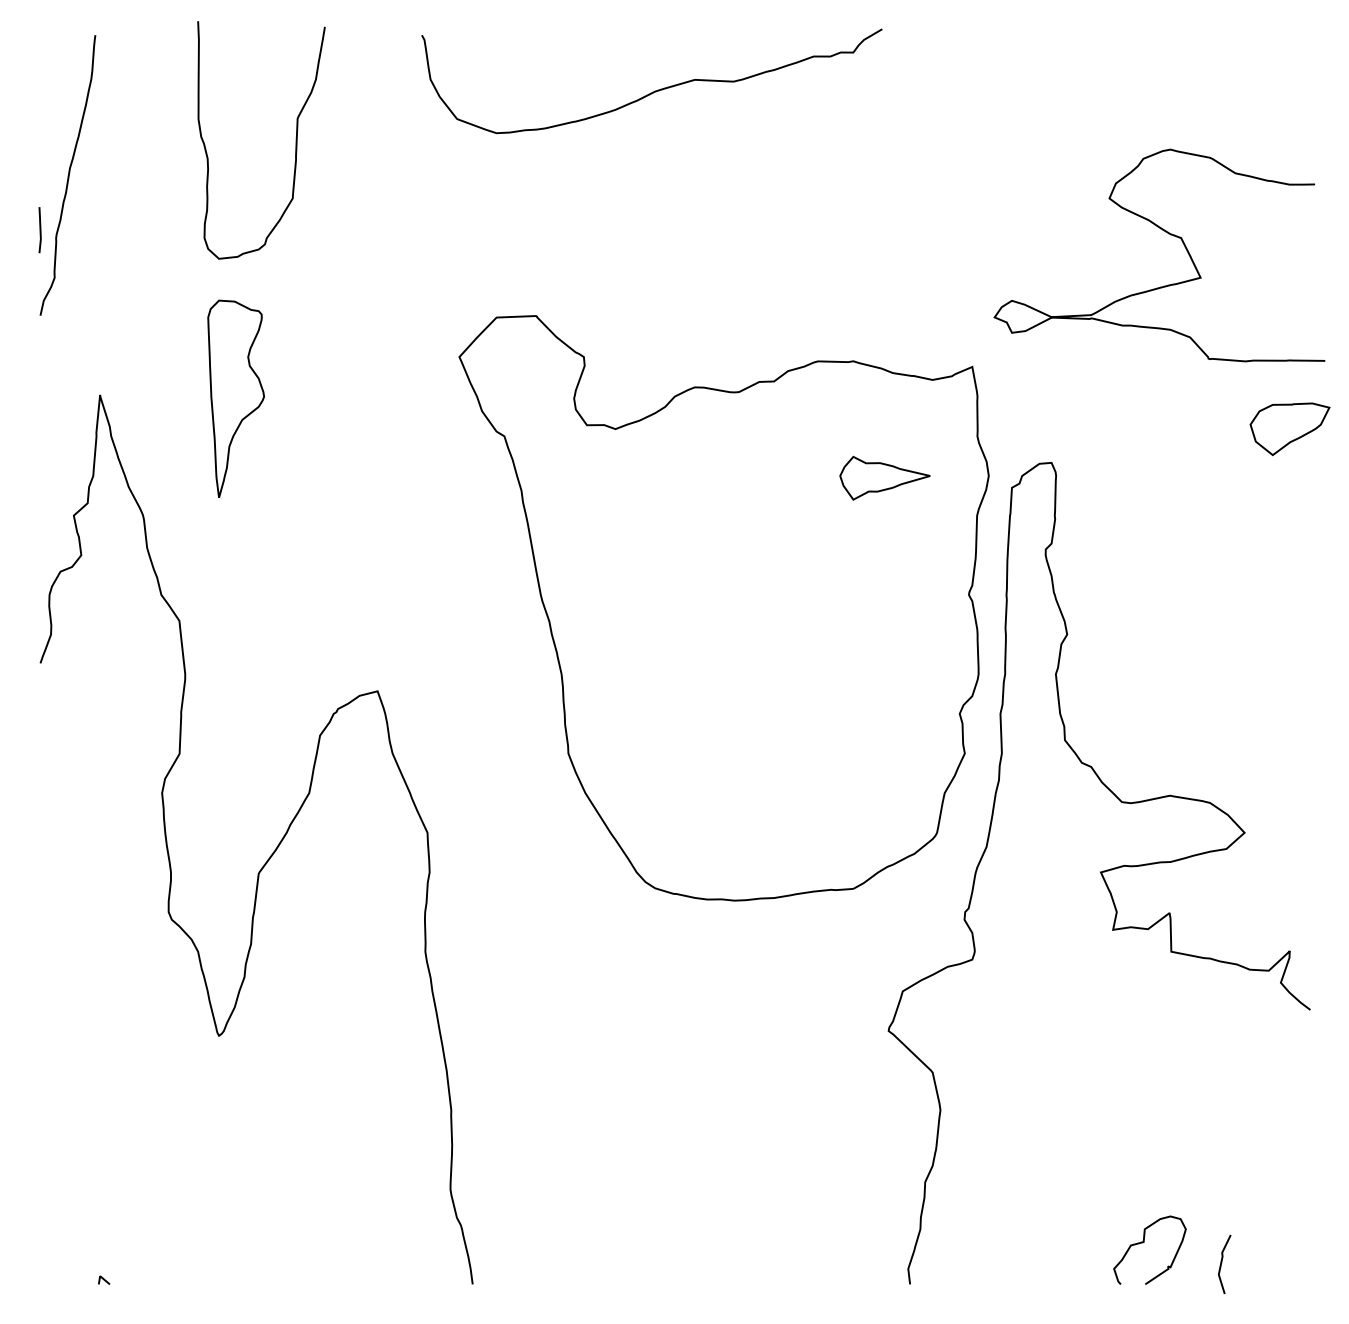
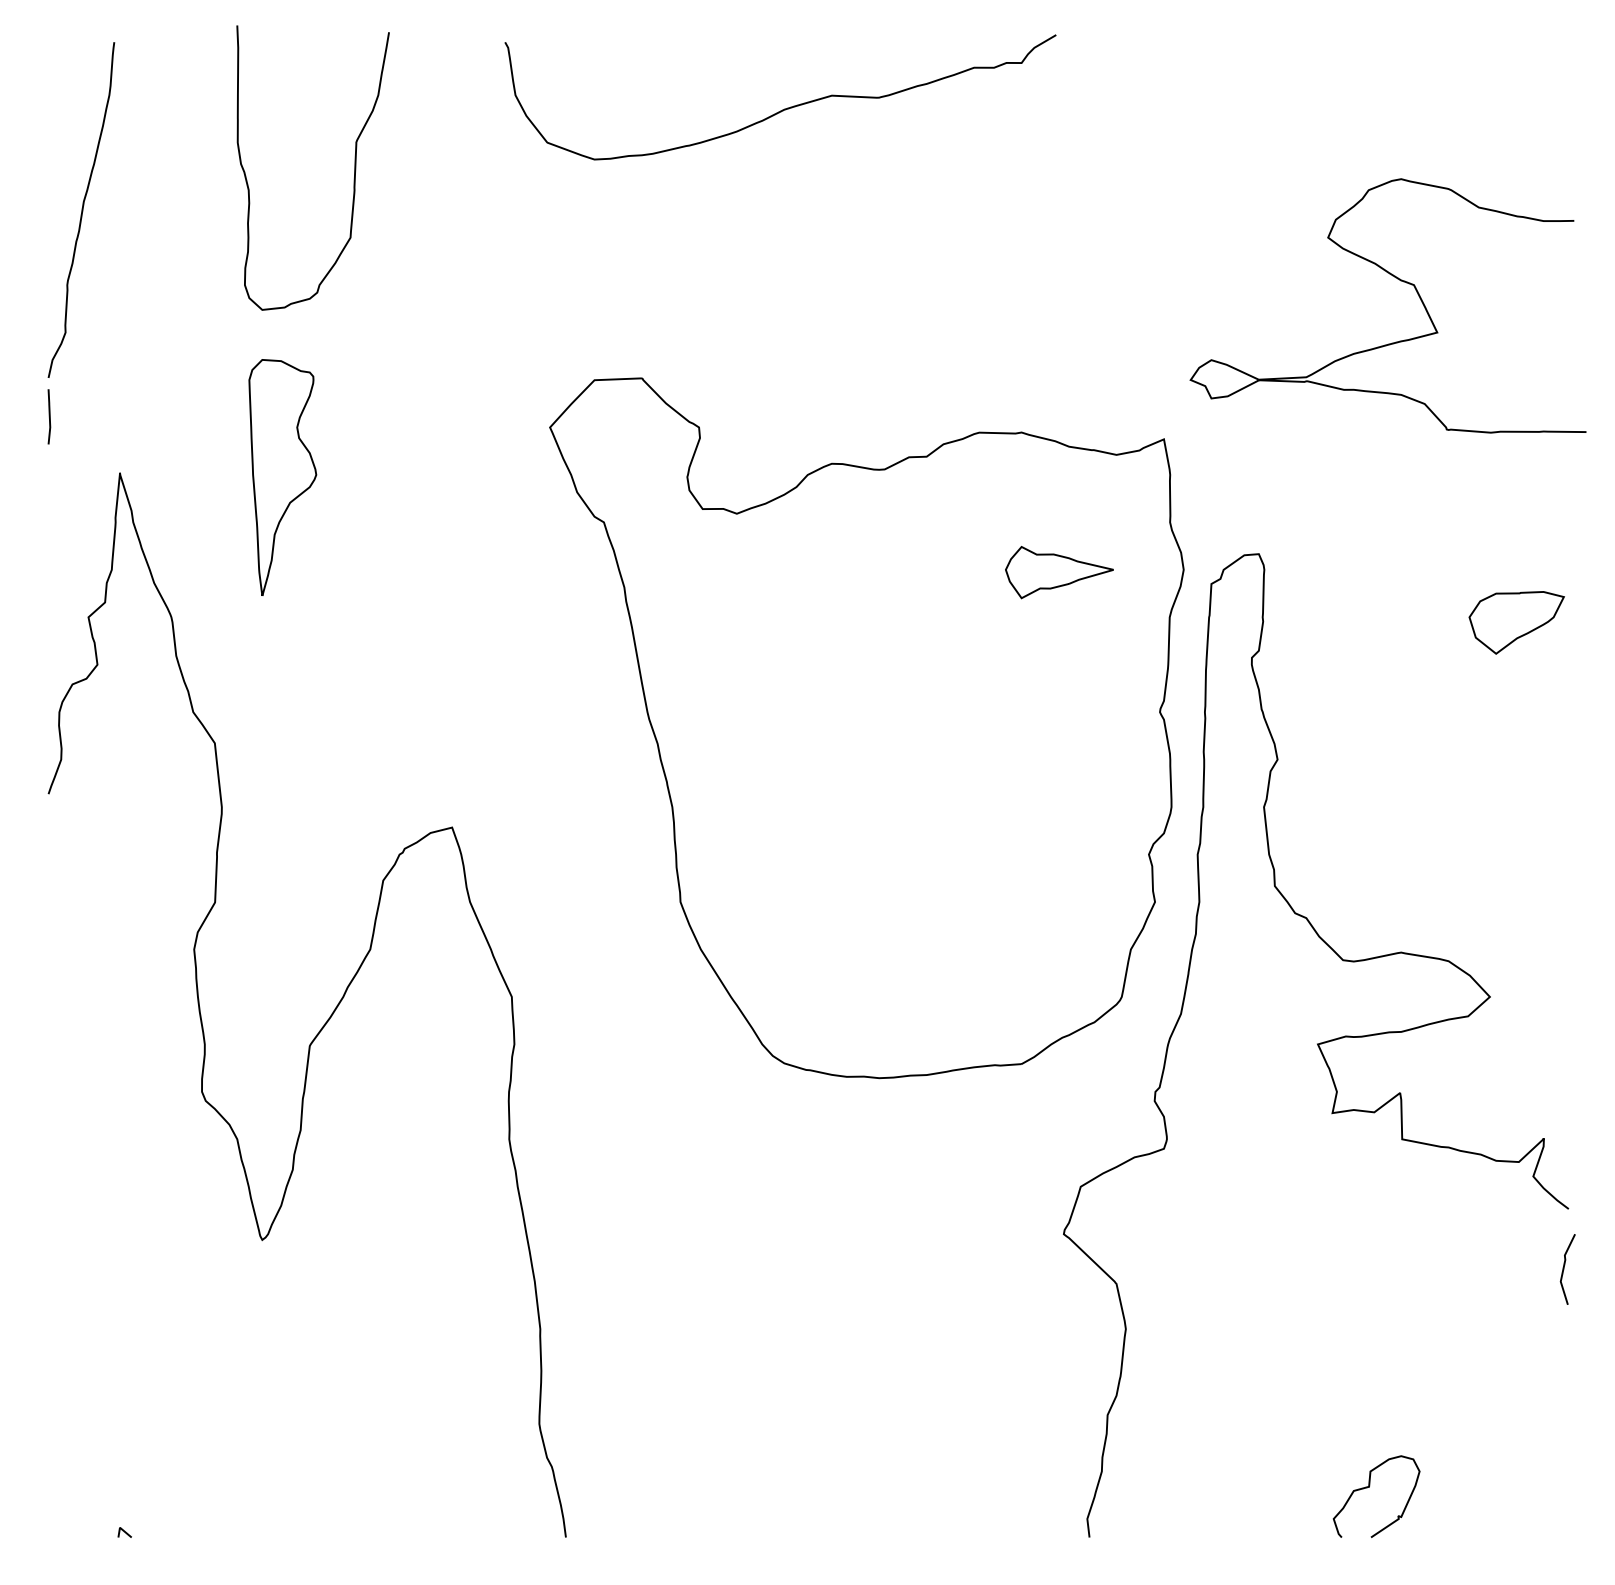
line: (39, 230) -> (48, 417), moved
part: (1289, 429) -> (1516, 623), moved
line: (1222, 1263) -> (1565, 1268), moved

